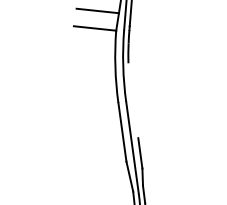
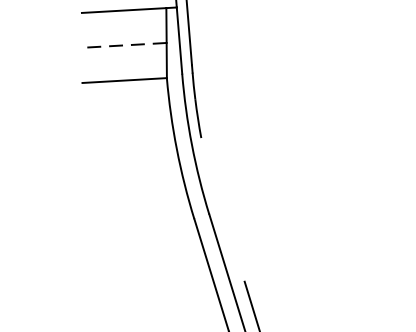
line: (97, 10) -> (123, 44), solid -> dashed

